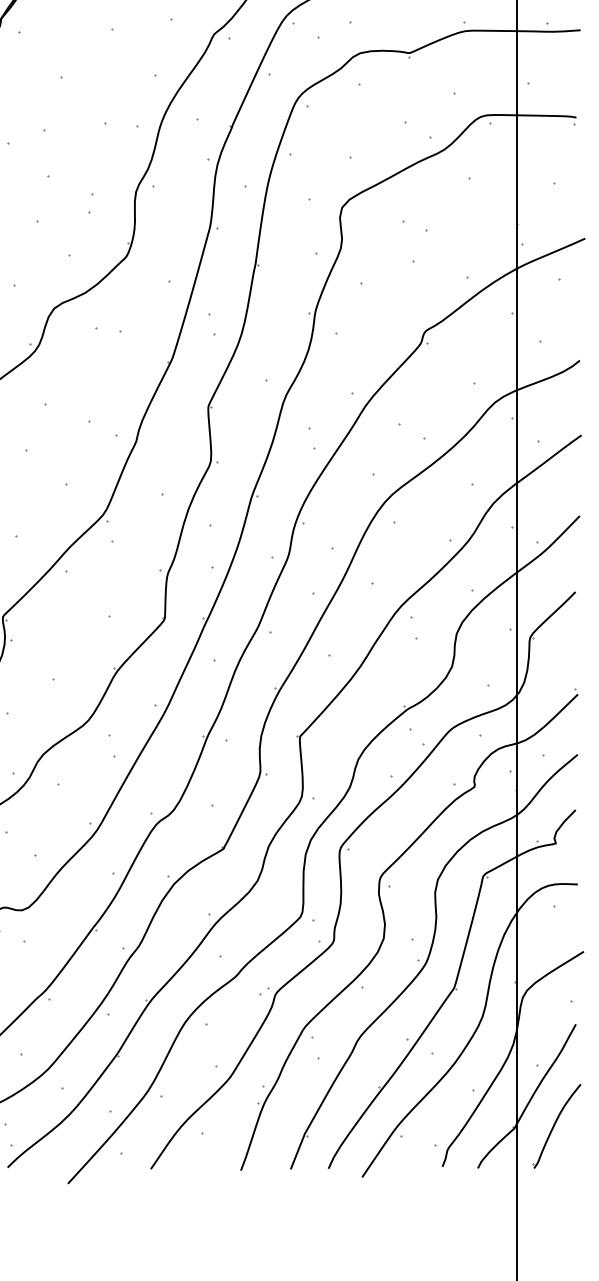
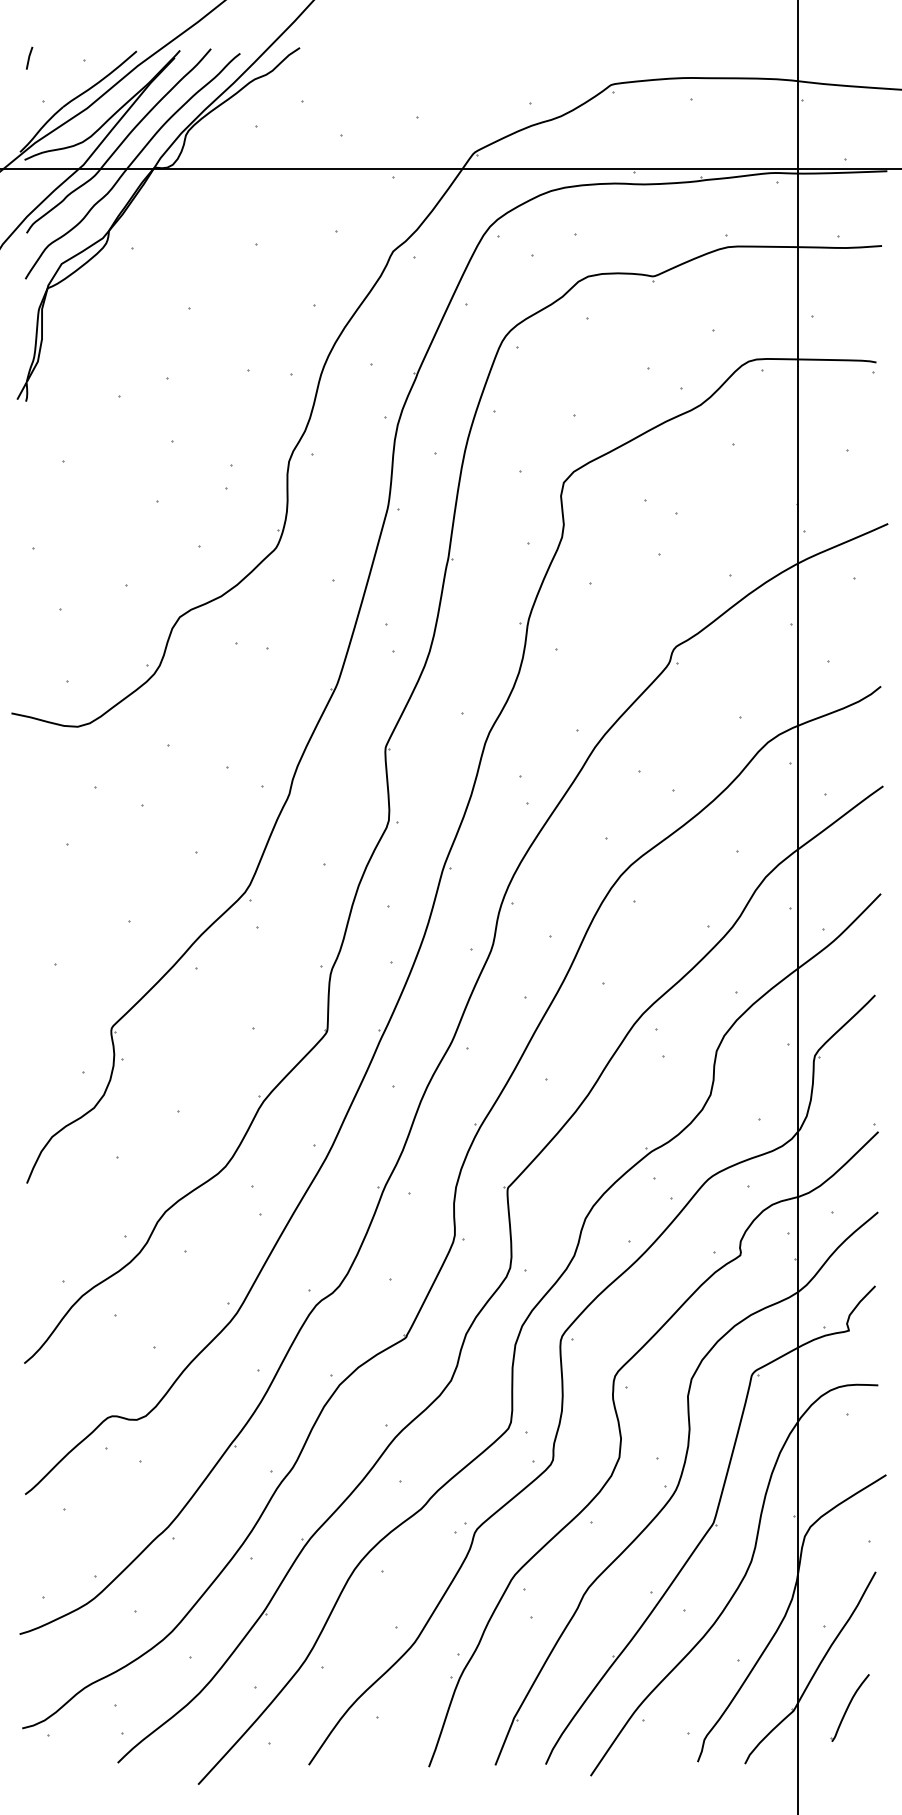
part: (556, 1125) -> (849, 1707), size x0.6

